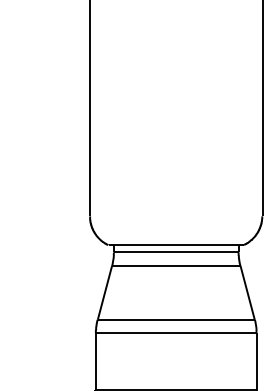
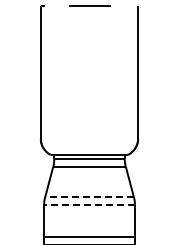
line: (176, 320) -> (89, 197), solid -> dashed
line: (176, 332) -> (89, 204), solid -> dashed

